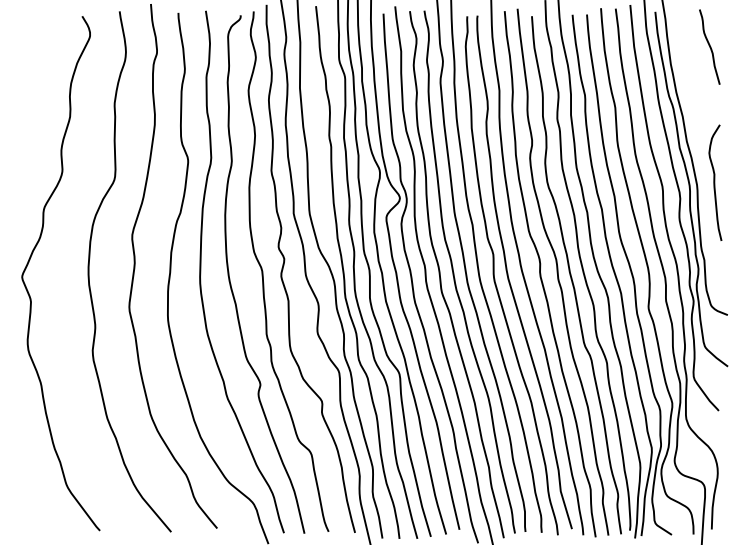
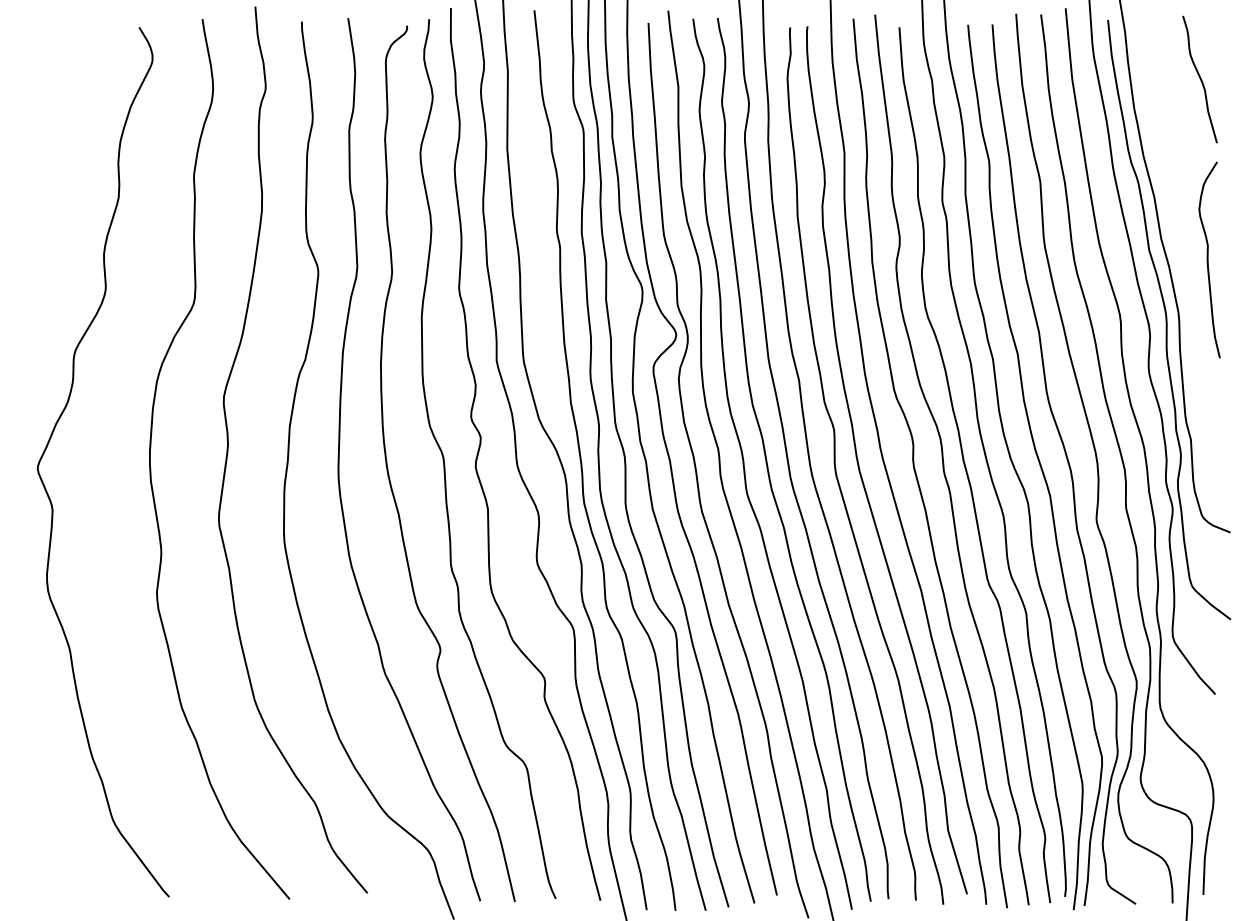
curve: (715, 182) -> (1209, 259), moved

